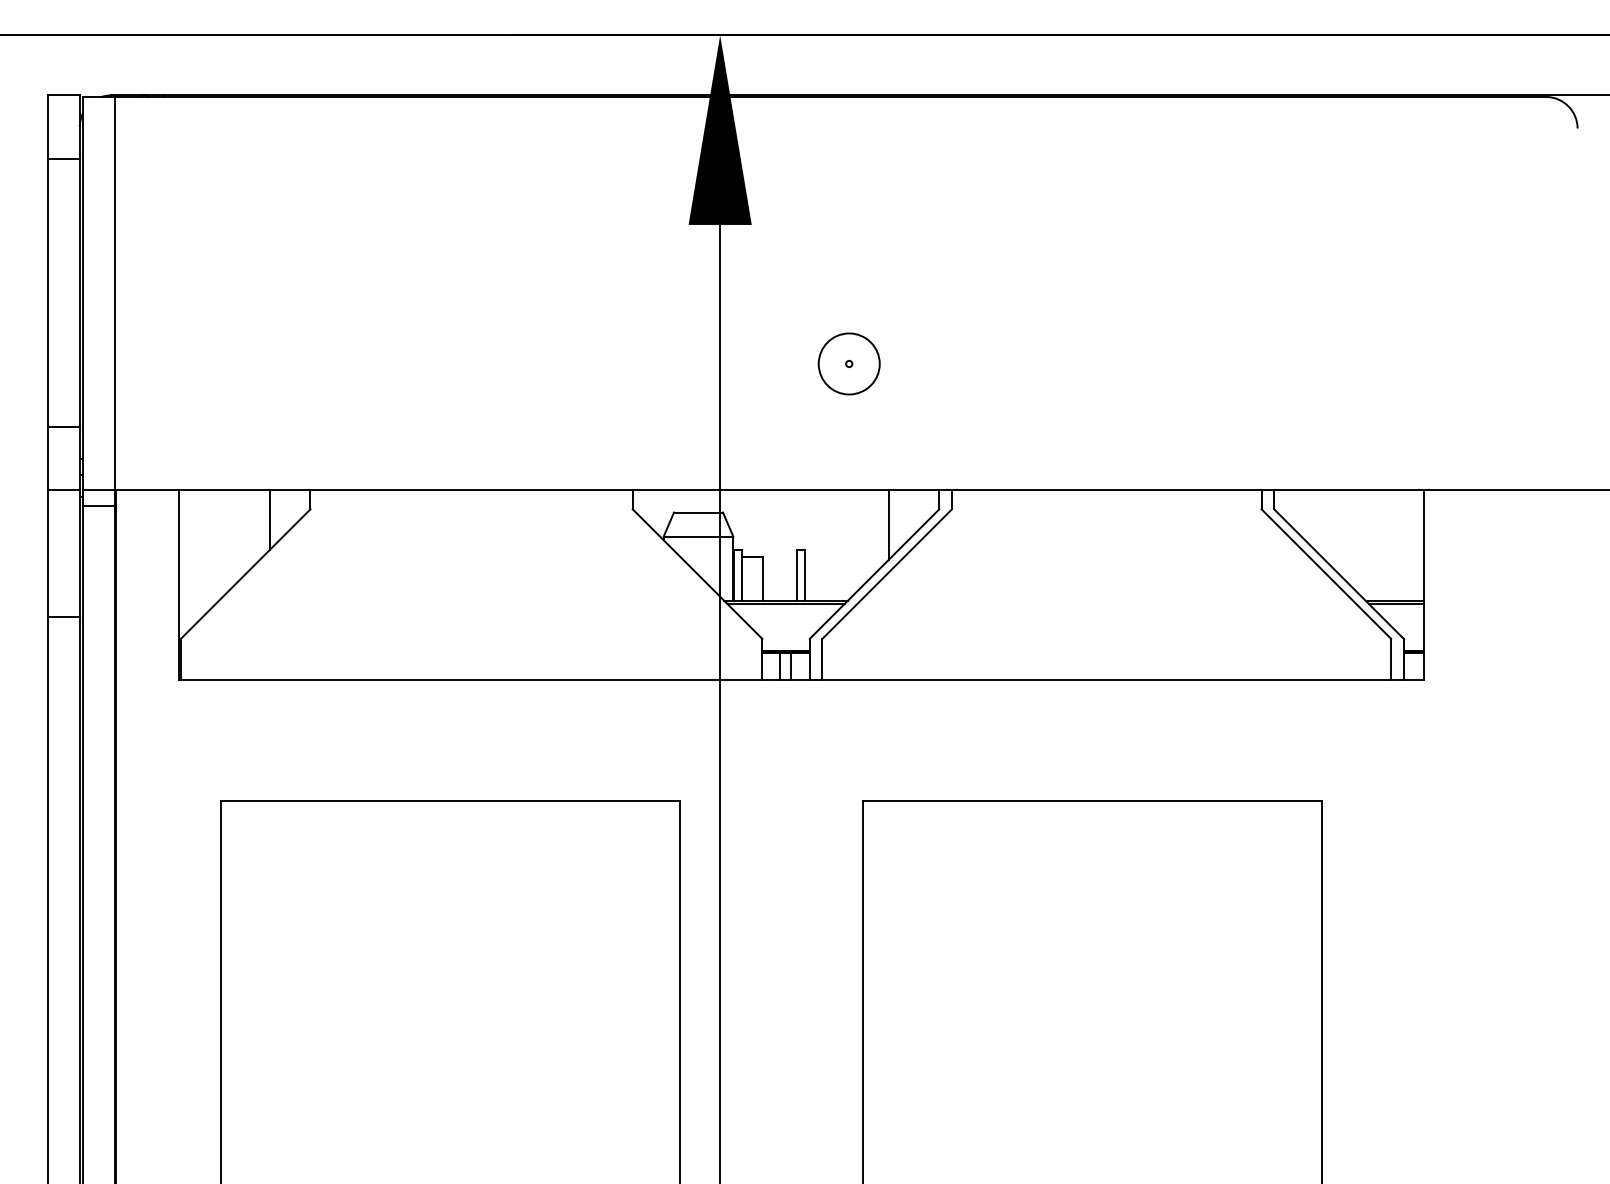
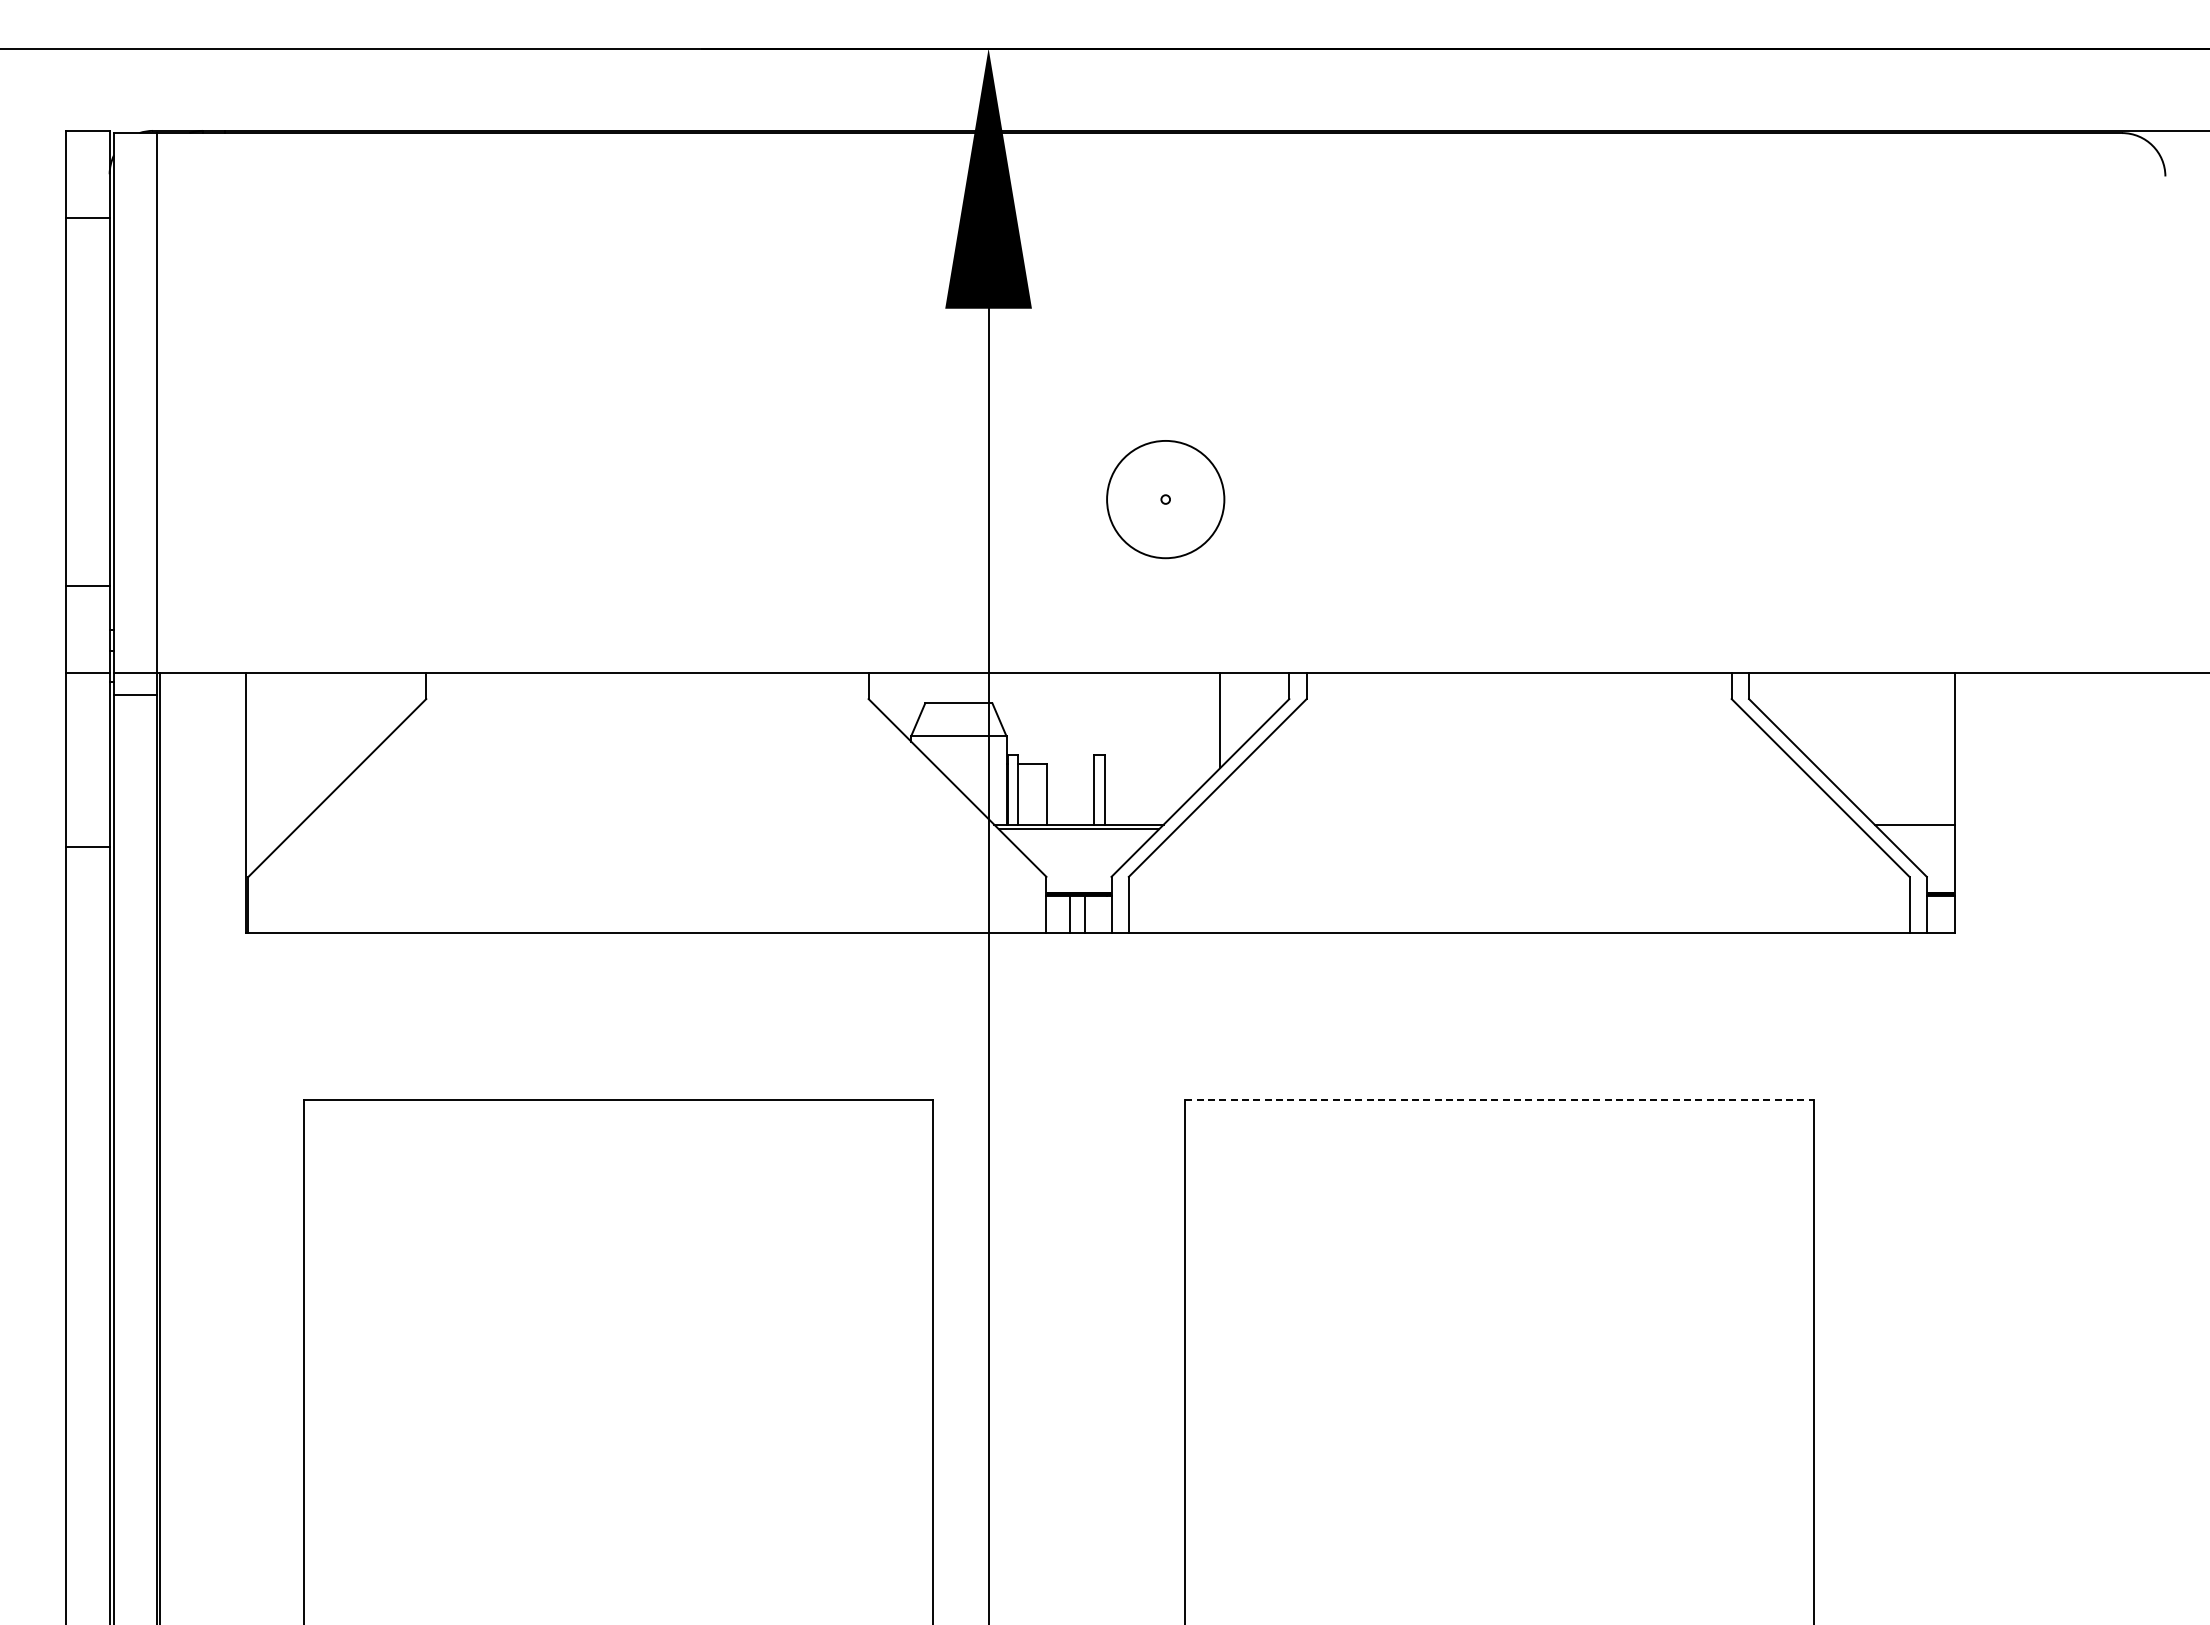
circle: (849, 363) -> (1165, 499), size x1.4
line: (269, 519) -> (370, 713), removed
line: (1396, 604) -> (1917, 829), removed
line: (1093, 801) -> (1500, 1100), solid -> dashed

